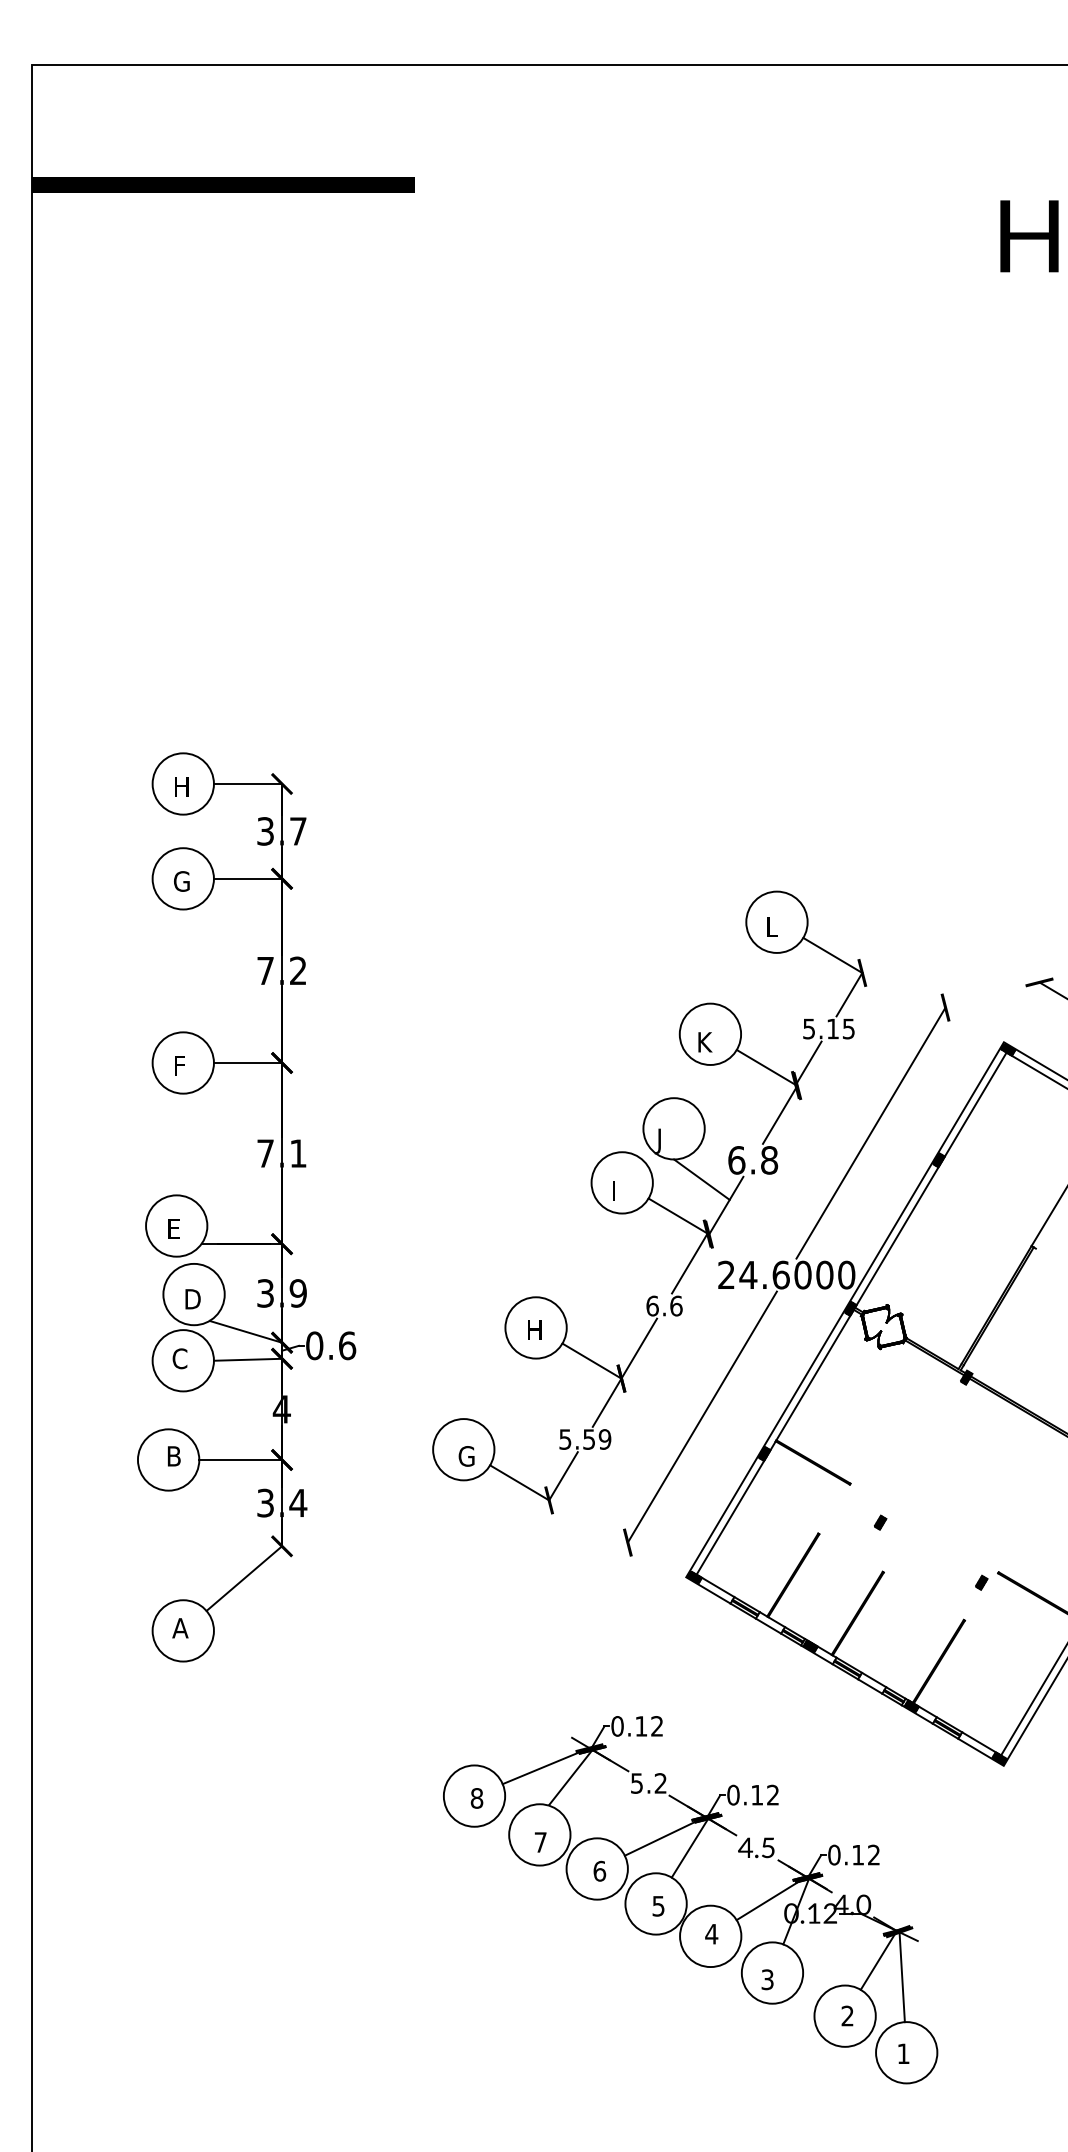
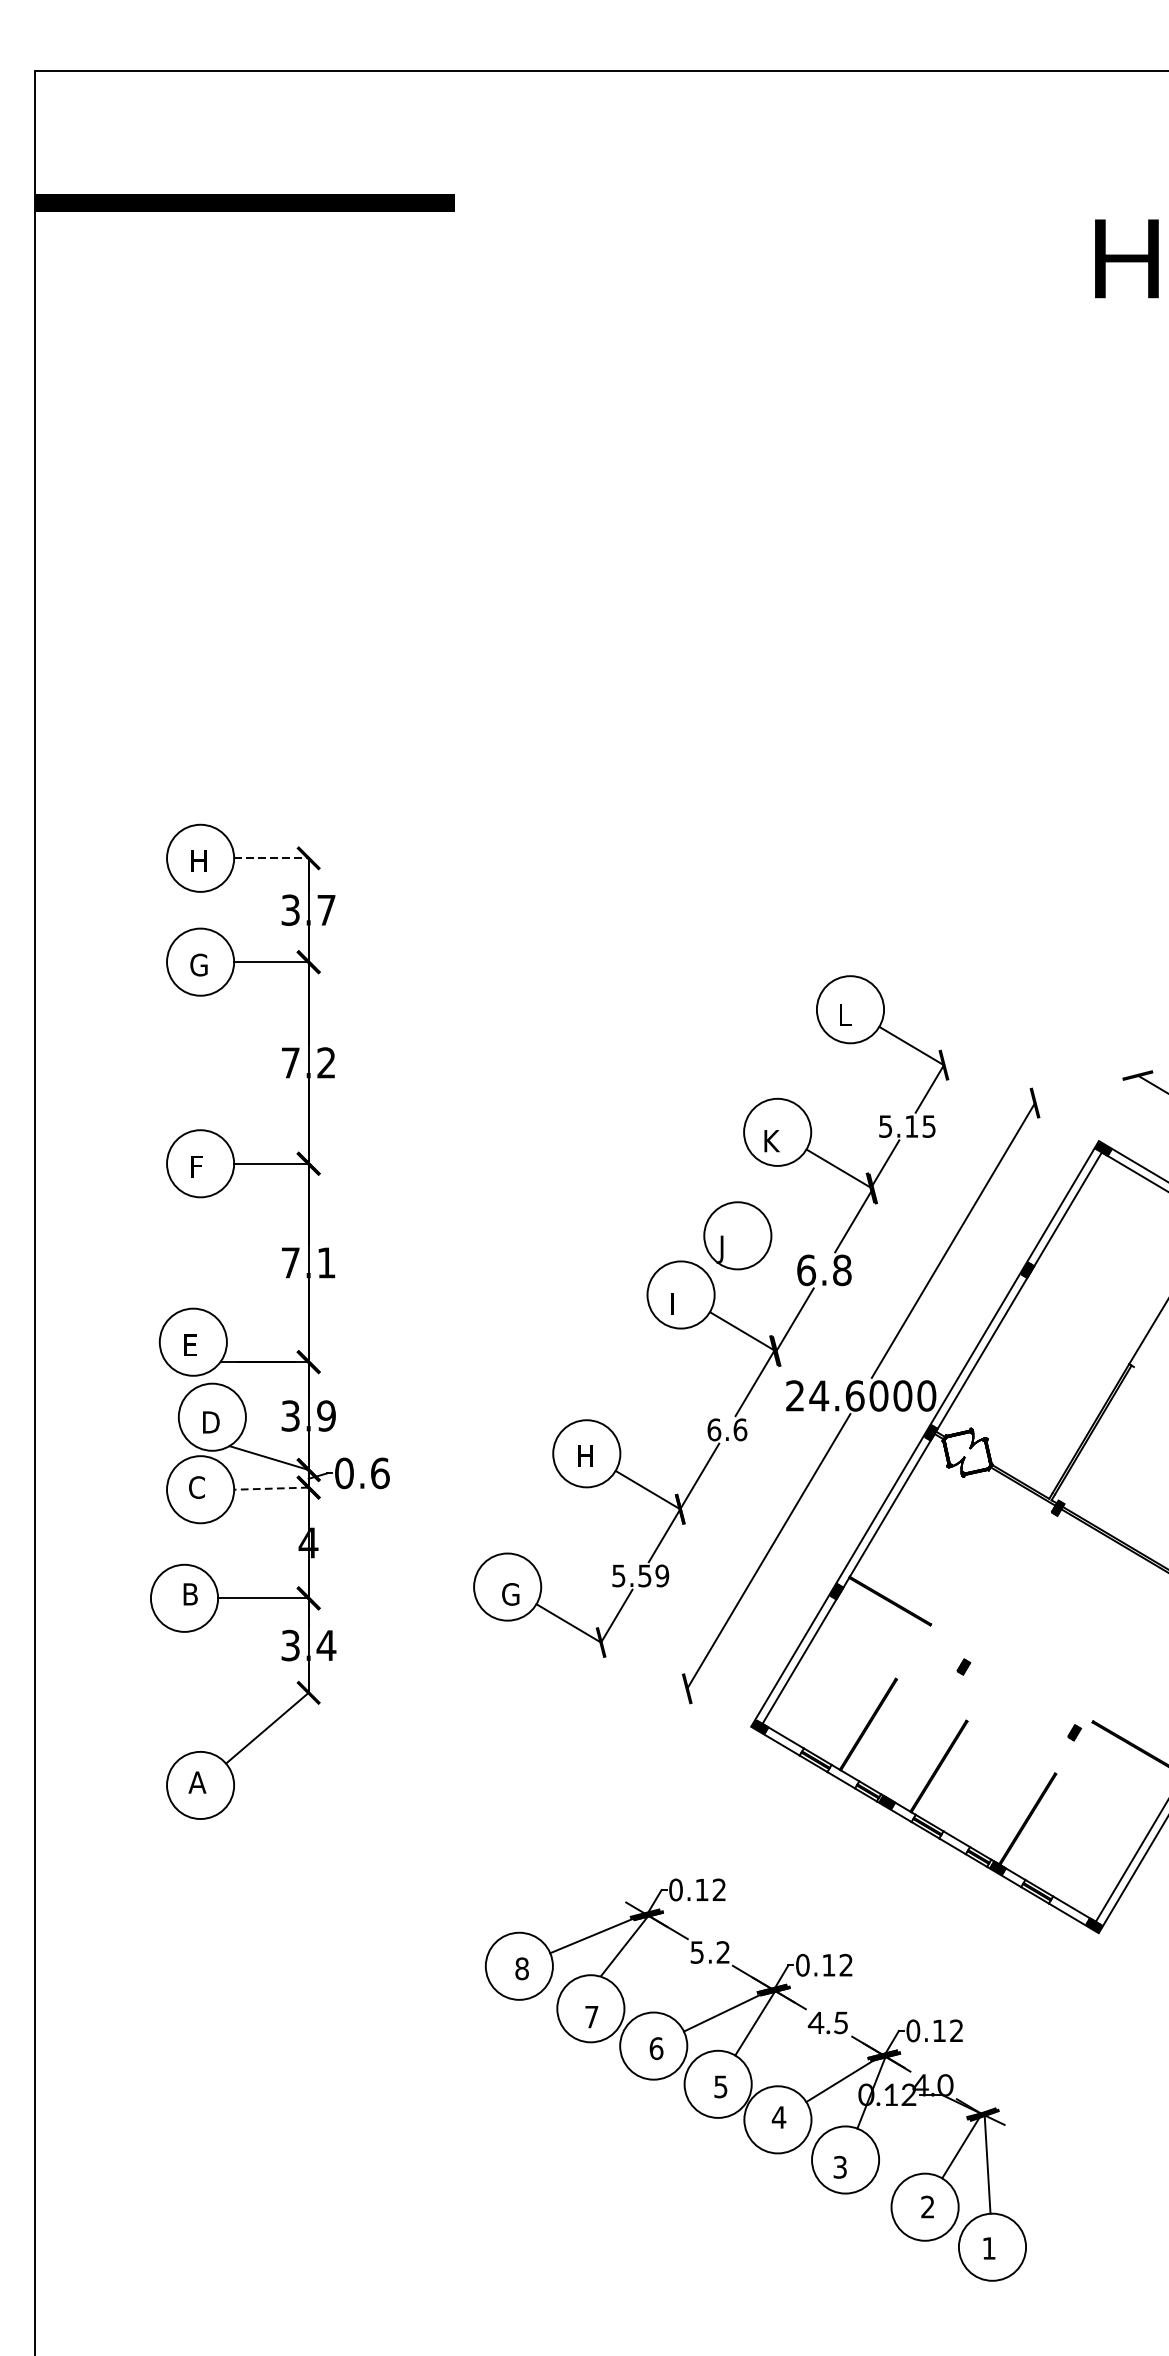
line: (248, 784) -> (271, 858), solid -> dashed
line: (701, 1179) -> (767, 1291), removed
line: (247, 1359) -> (270, 1488), solid -> dashed

